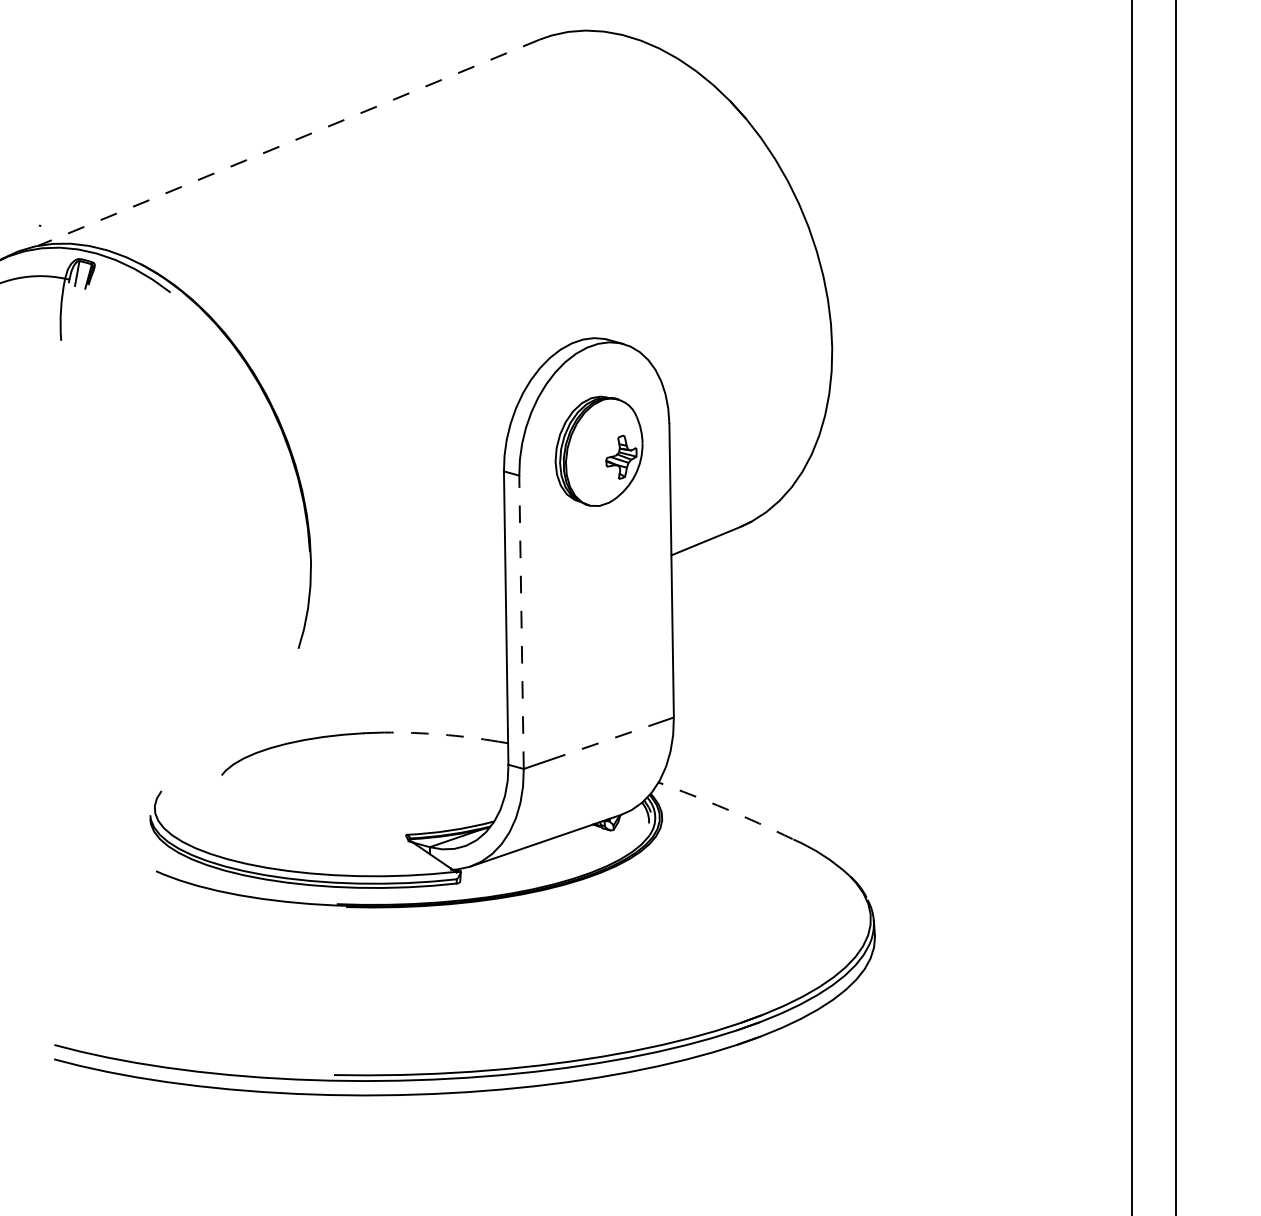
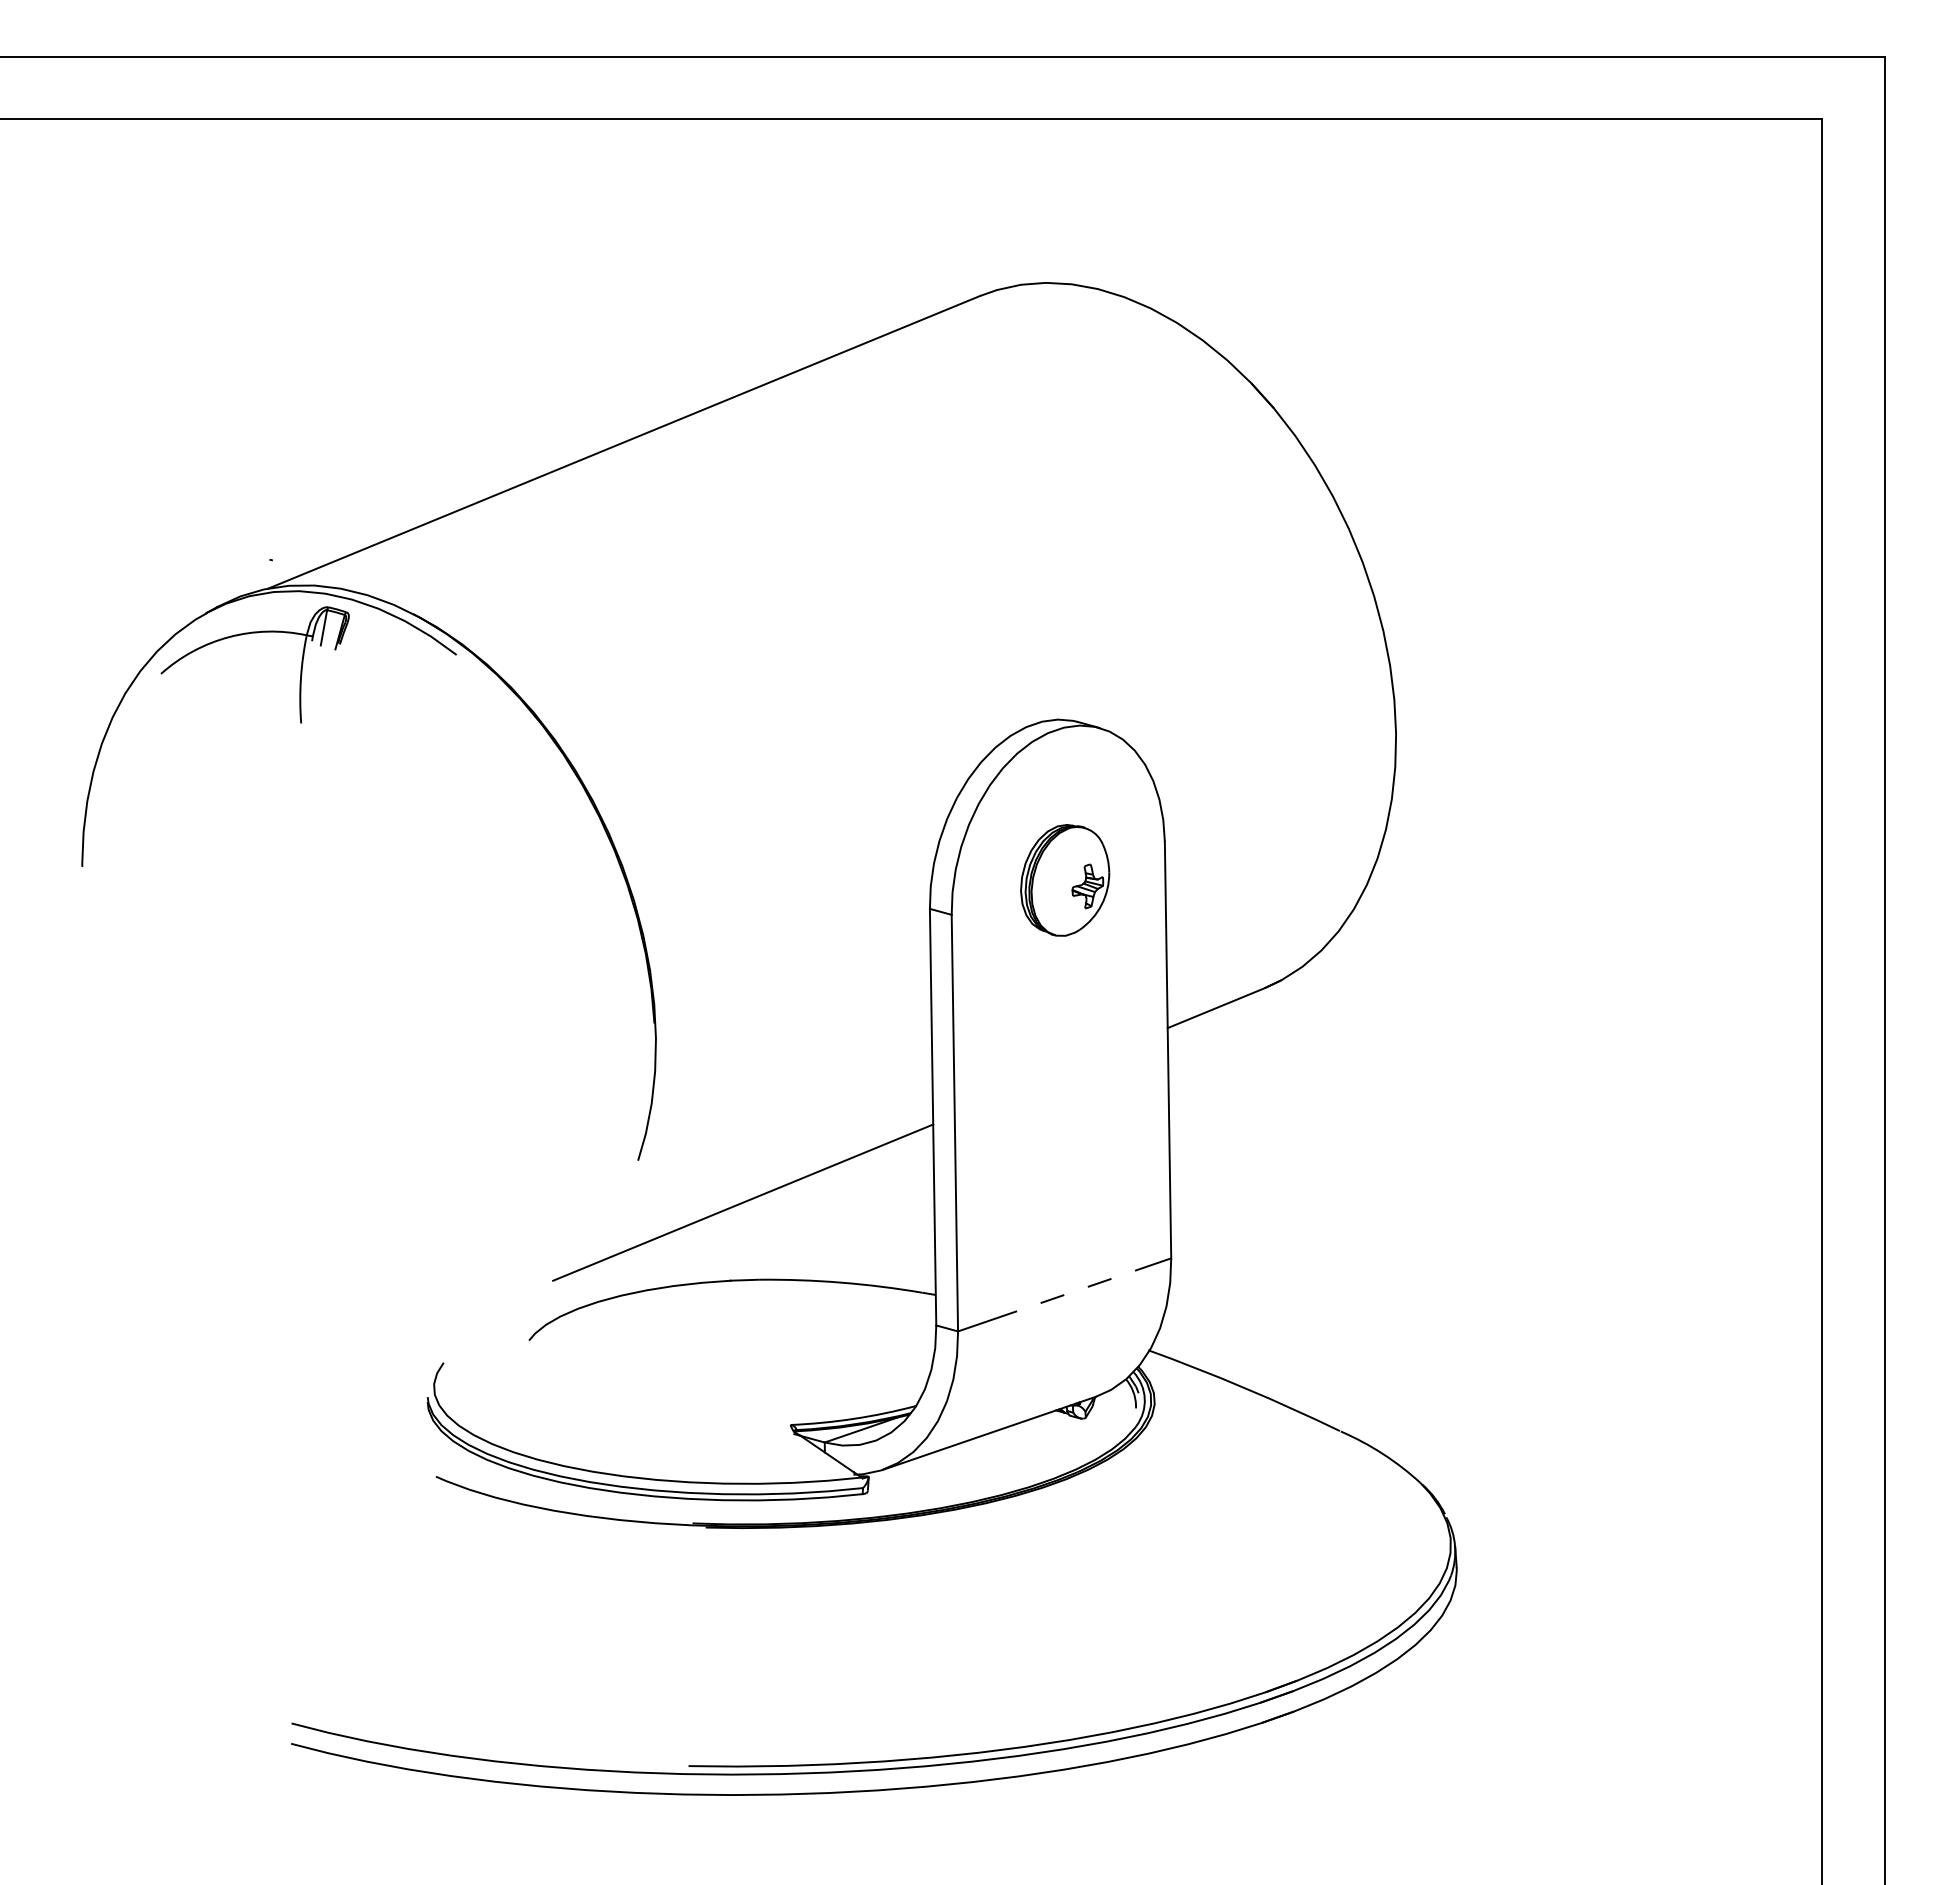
line: (288, 142) -> (624, 442), dashed -> solid
part: (599, 451) -> (1065, 880), size x0.71
line: (521, 621) -> (954, 1122), dashed -> solid
line: (372, 678) -> (743, 1202), added
arc: (441, 734) -> (841, 1282), dashed -> solid
arc: (726, 809) -> (1245, 1388), dashed -> solid

